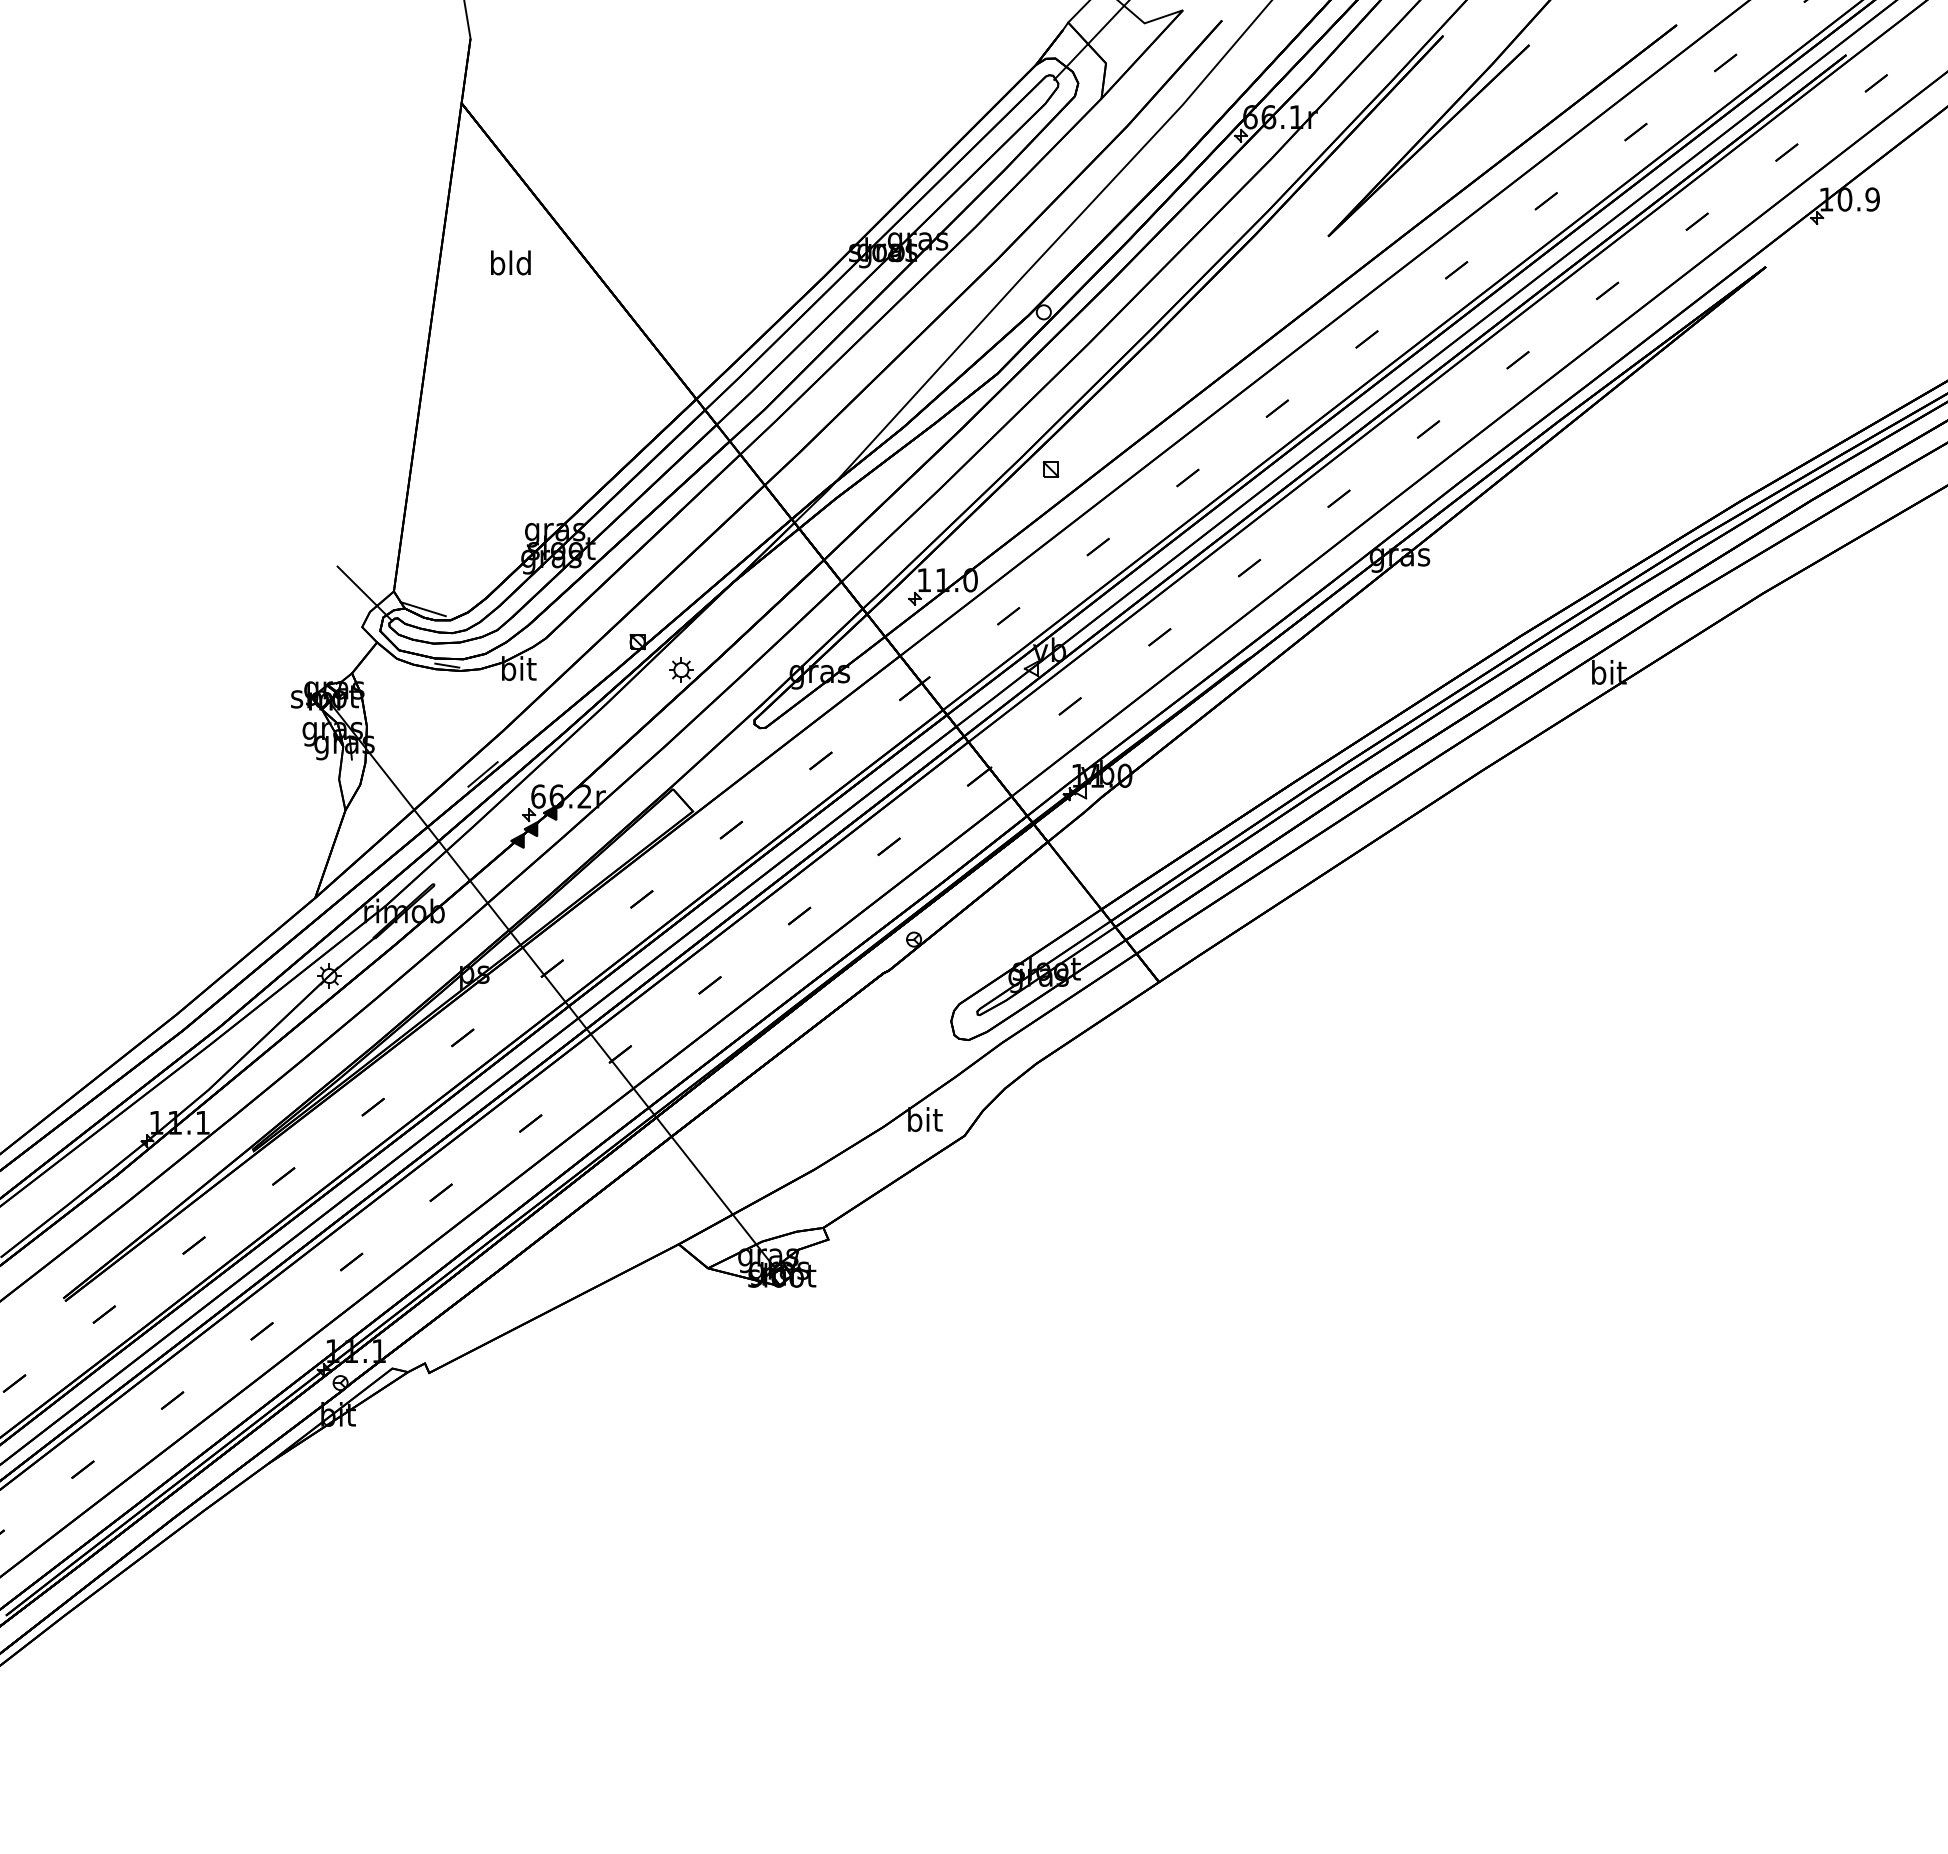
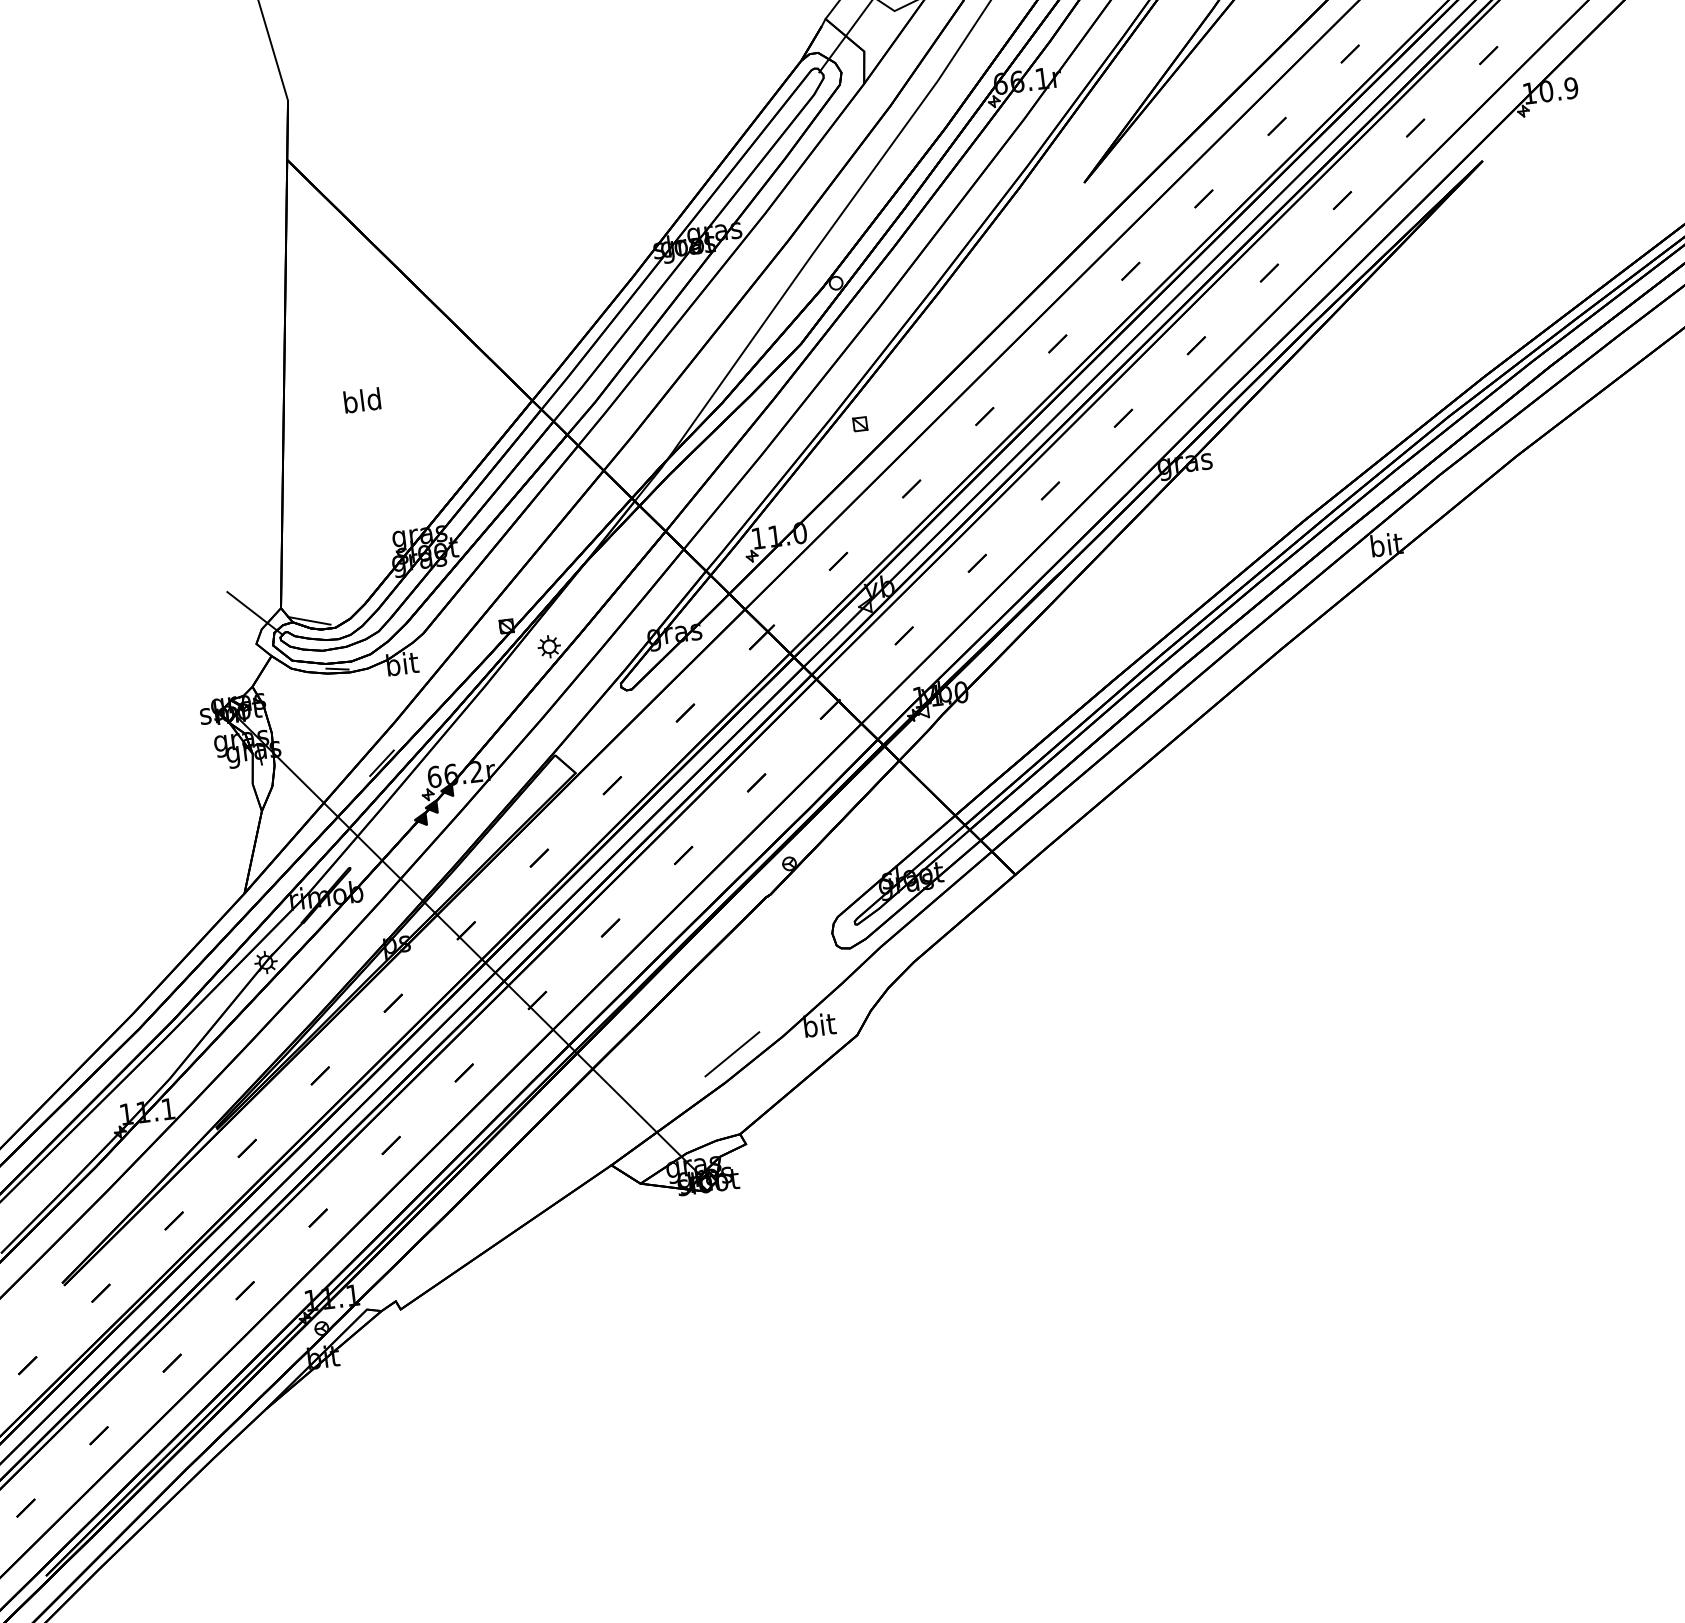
text: (510, 262) -> (361, 400), moved
line: (825, 1139) -> (732, 1054), added

